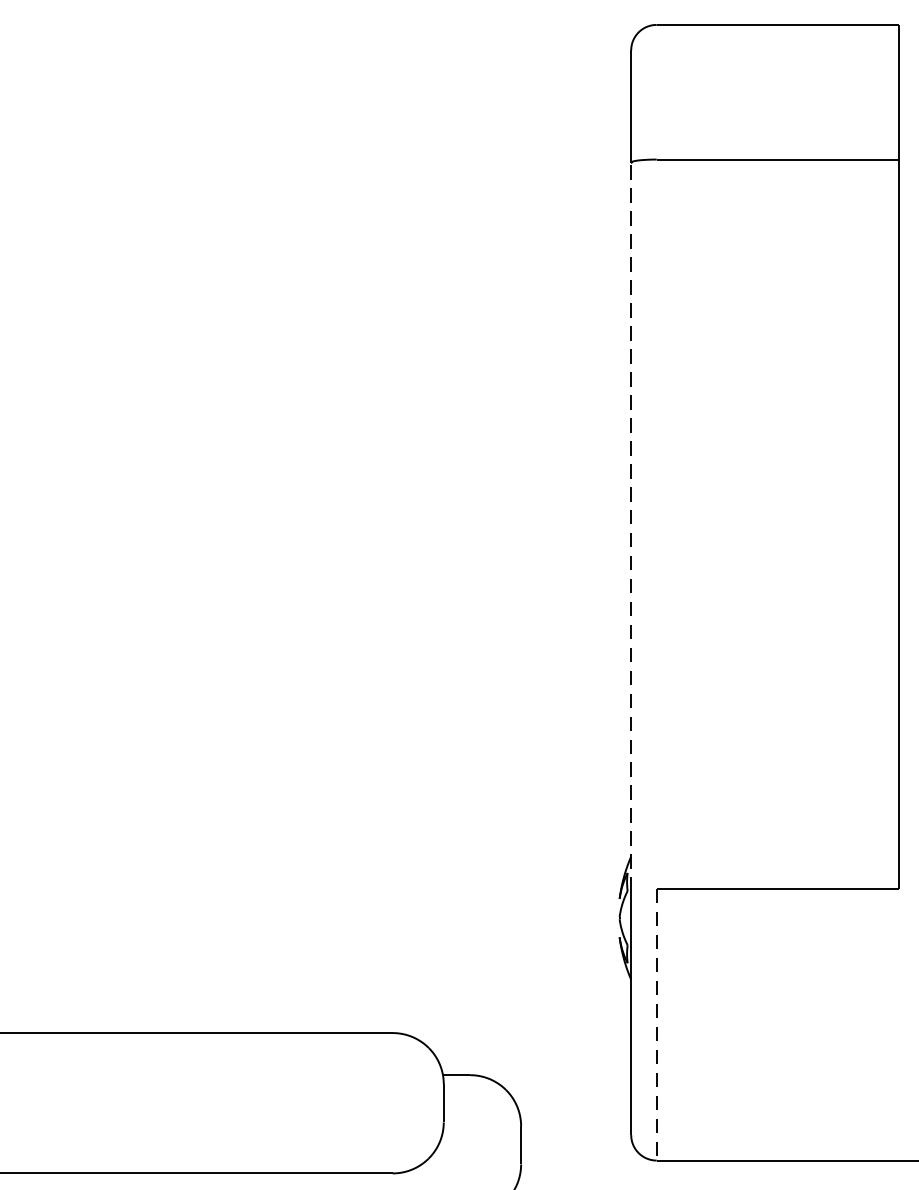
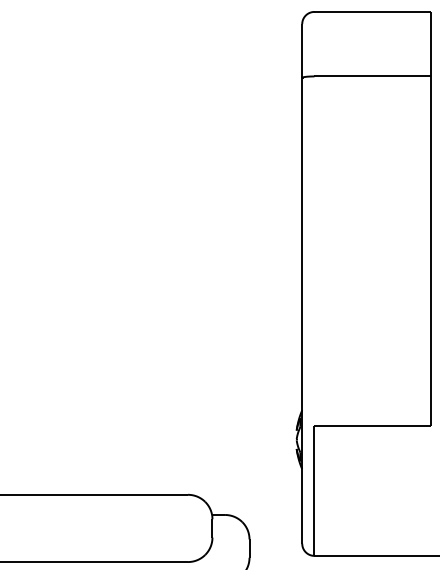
line: (631, 527) -> (302, 252), dashed -> solid
line: (656, 1026) -> (314, 491), dashed -> solid

